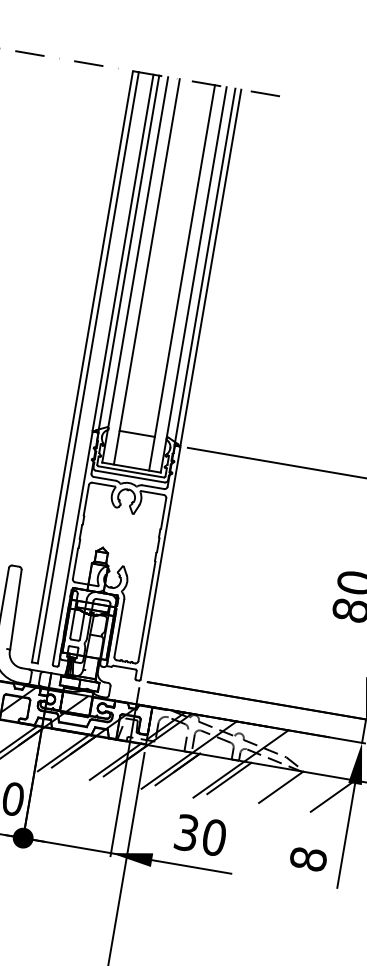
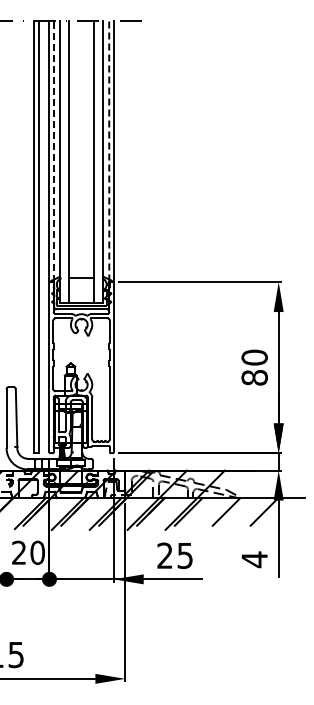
line: (128, 252) -> (53, 150), solid -> dashed
line: (205, 265) -> (109, 150), solid -> dashed
text: (201, 834) -> (175, 555), 30 -> 25
text: (308, 858) -> (254, 559), 8 -> 4

